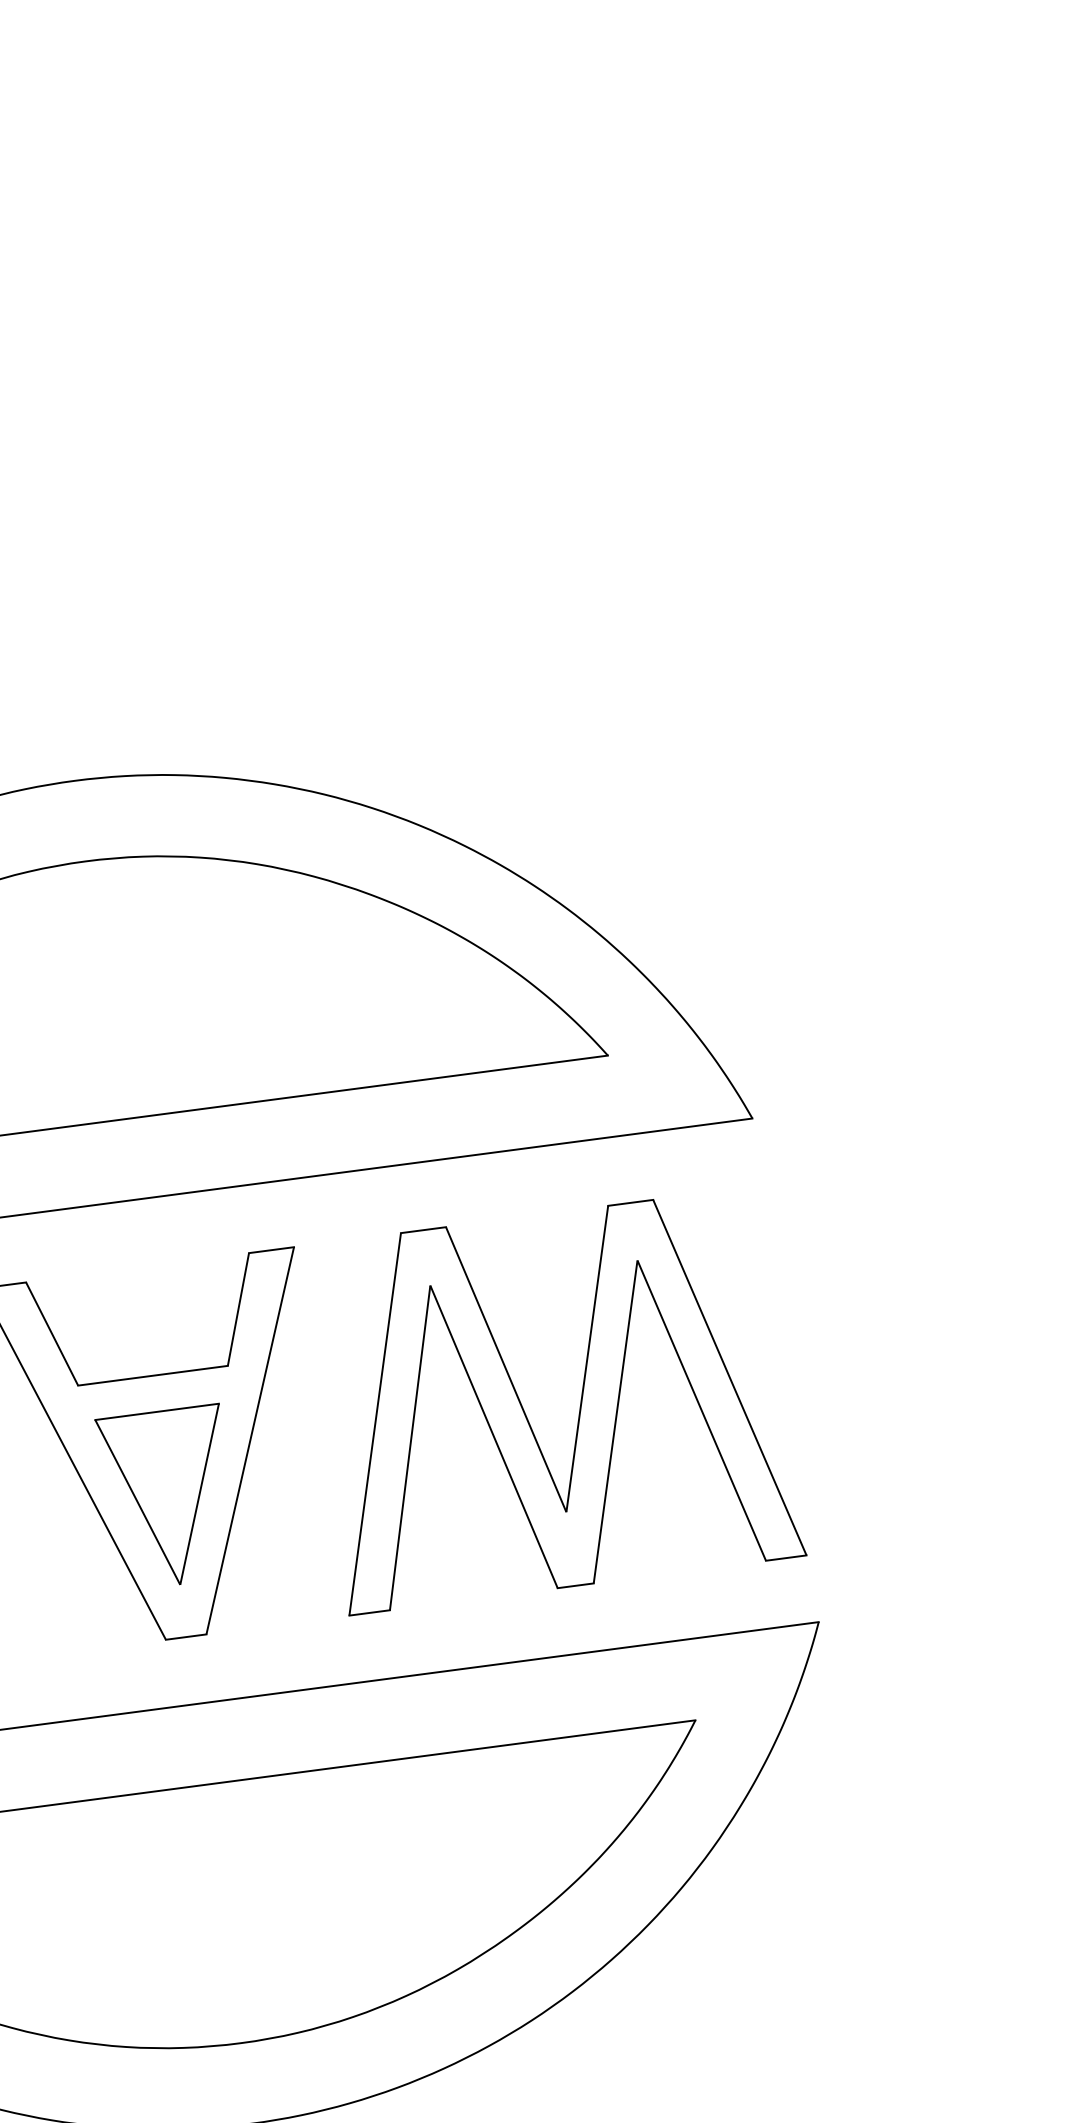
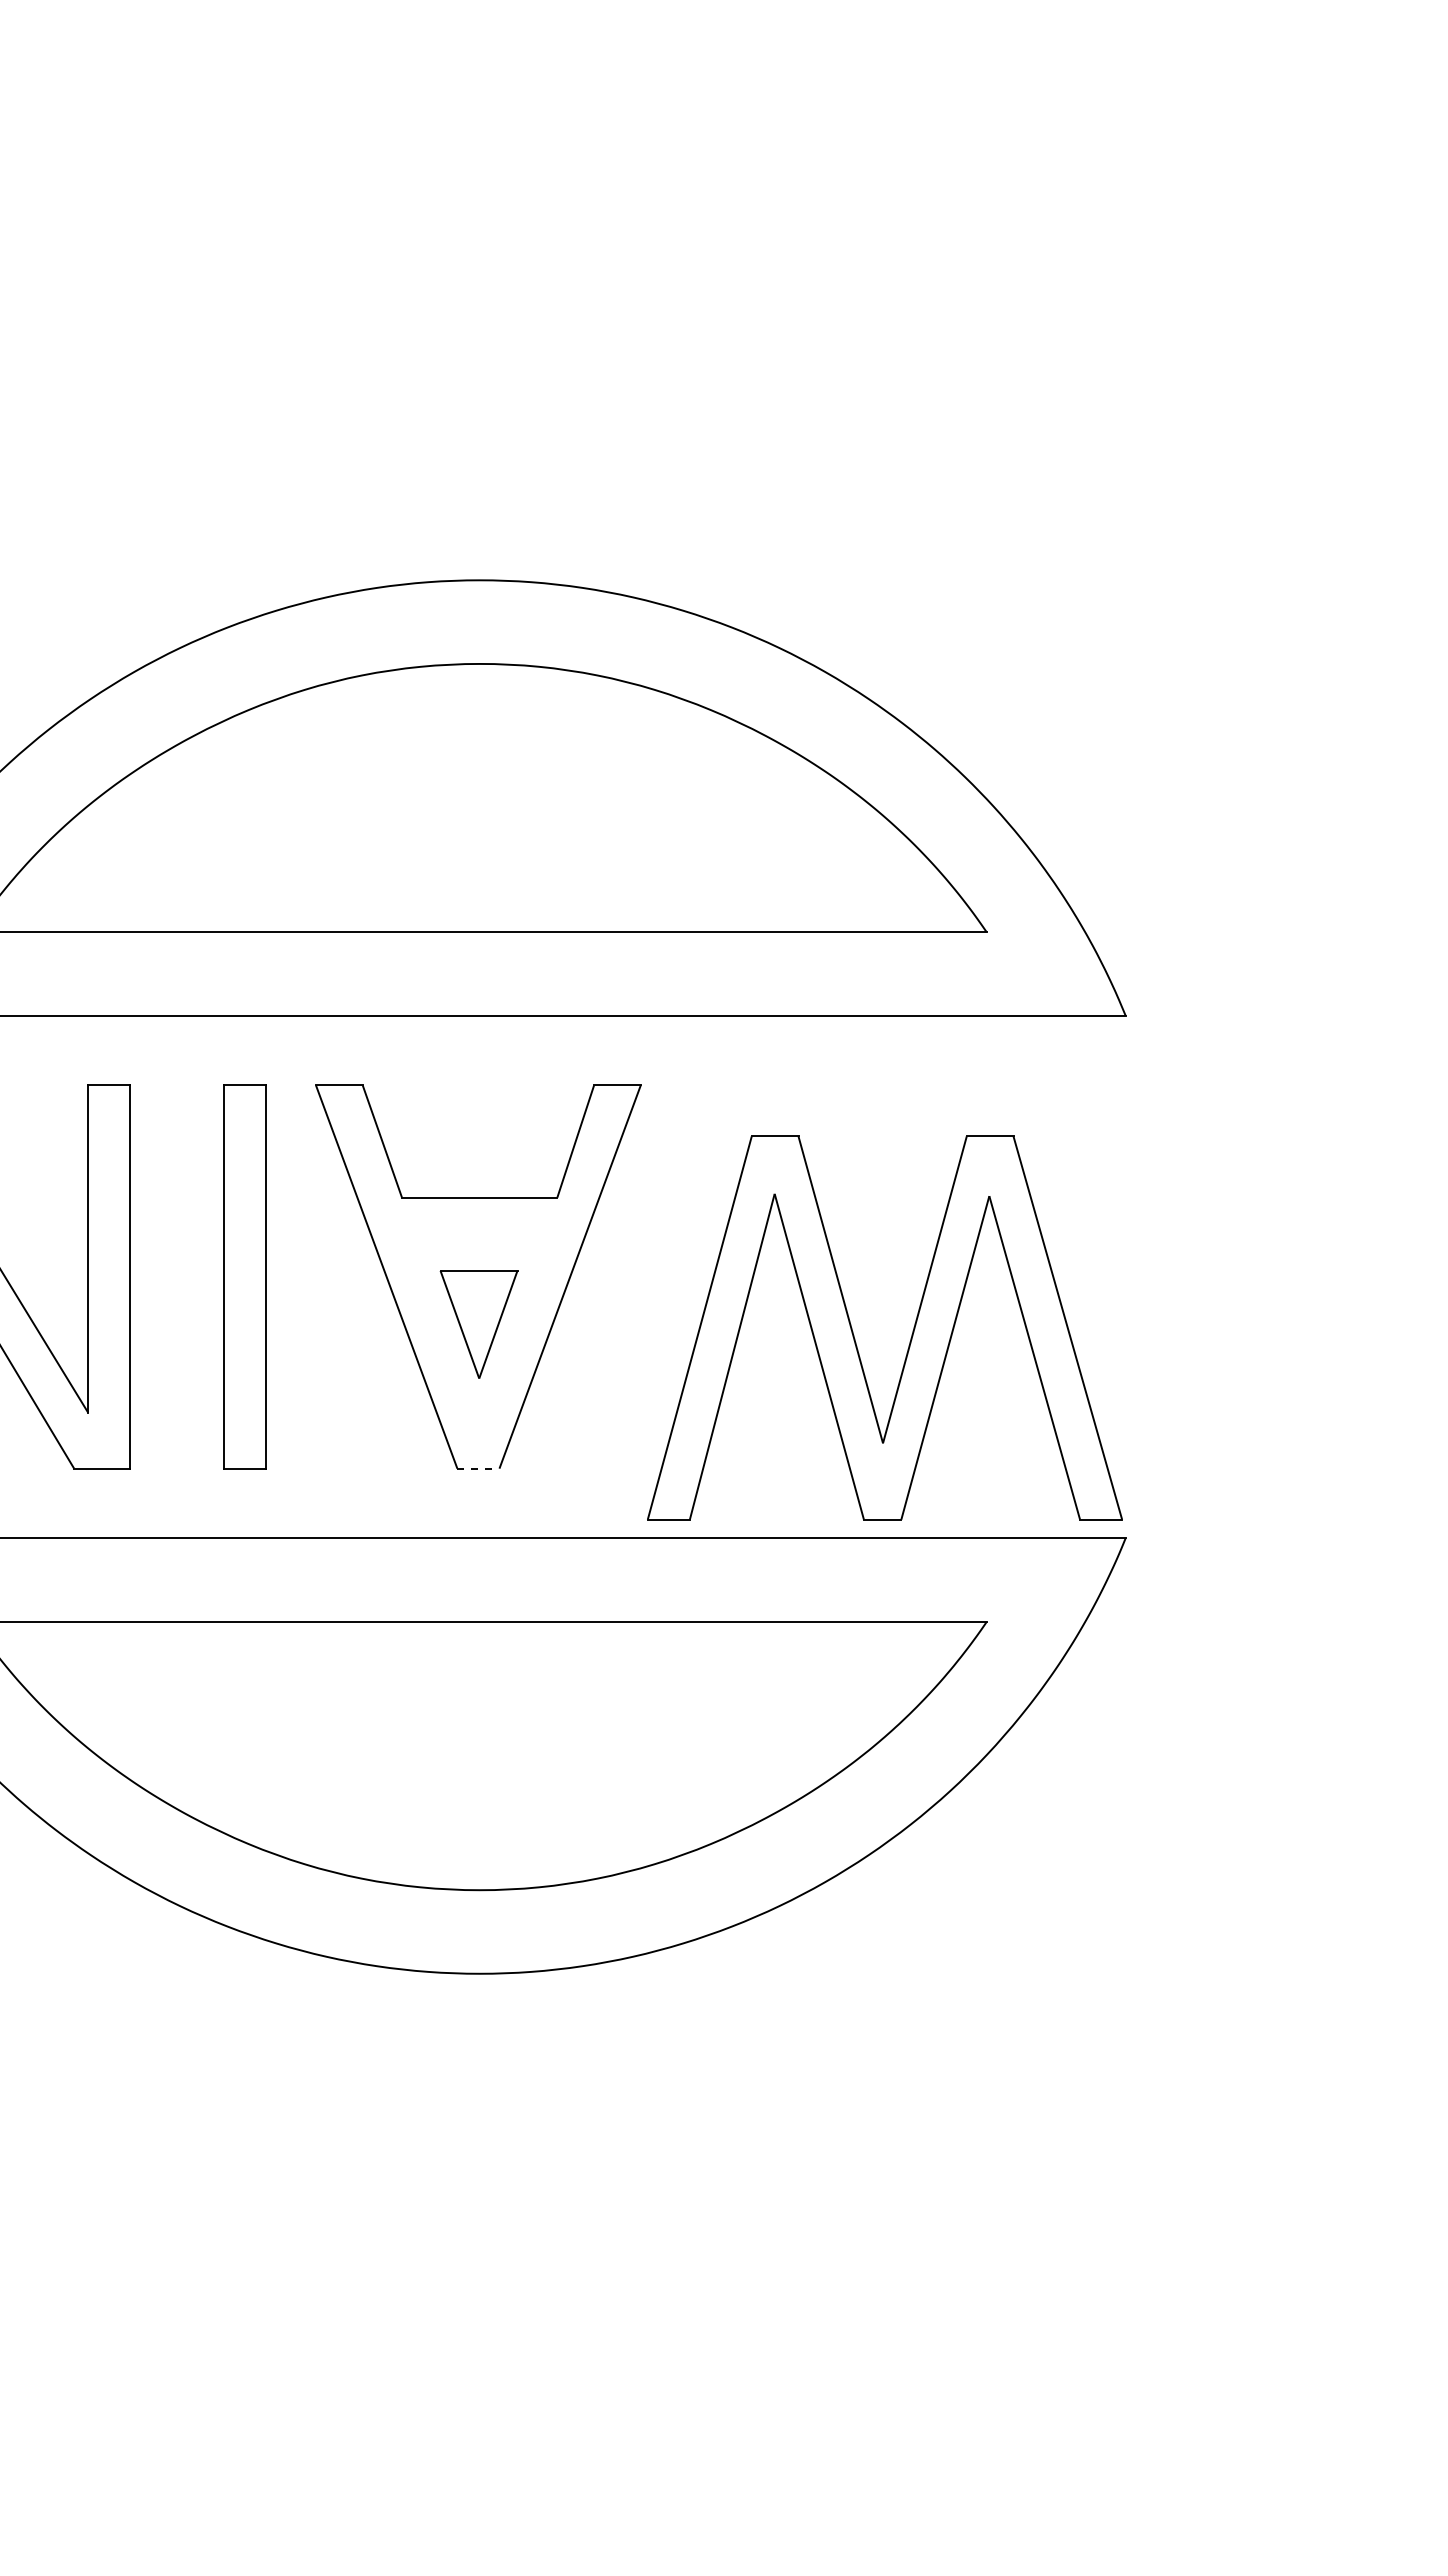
part: (580, 1403) -> (911, 1334), moved
part: (167, 1498) -> (478, 1324), size x0.6
line: (186, 1636) -> (478, 1468), solid -> dashed

